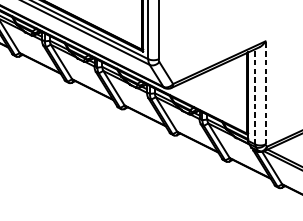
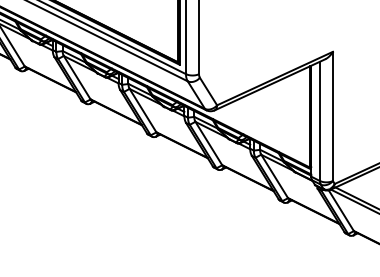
line: (265, 92) -> (332, 116), dashed -> solid
line: (254, 96) -> (319, 121), dashed -> solid

